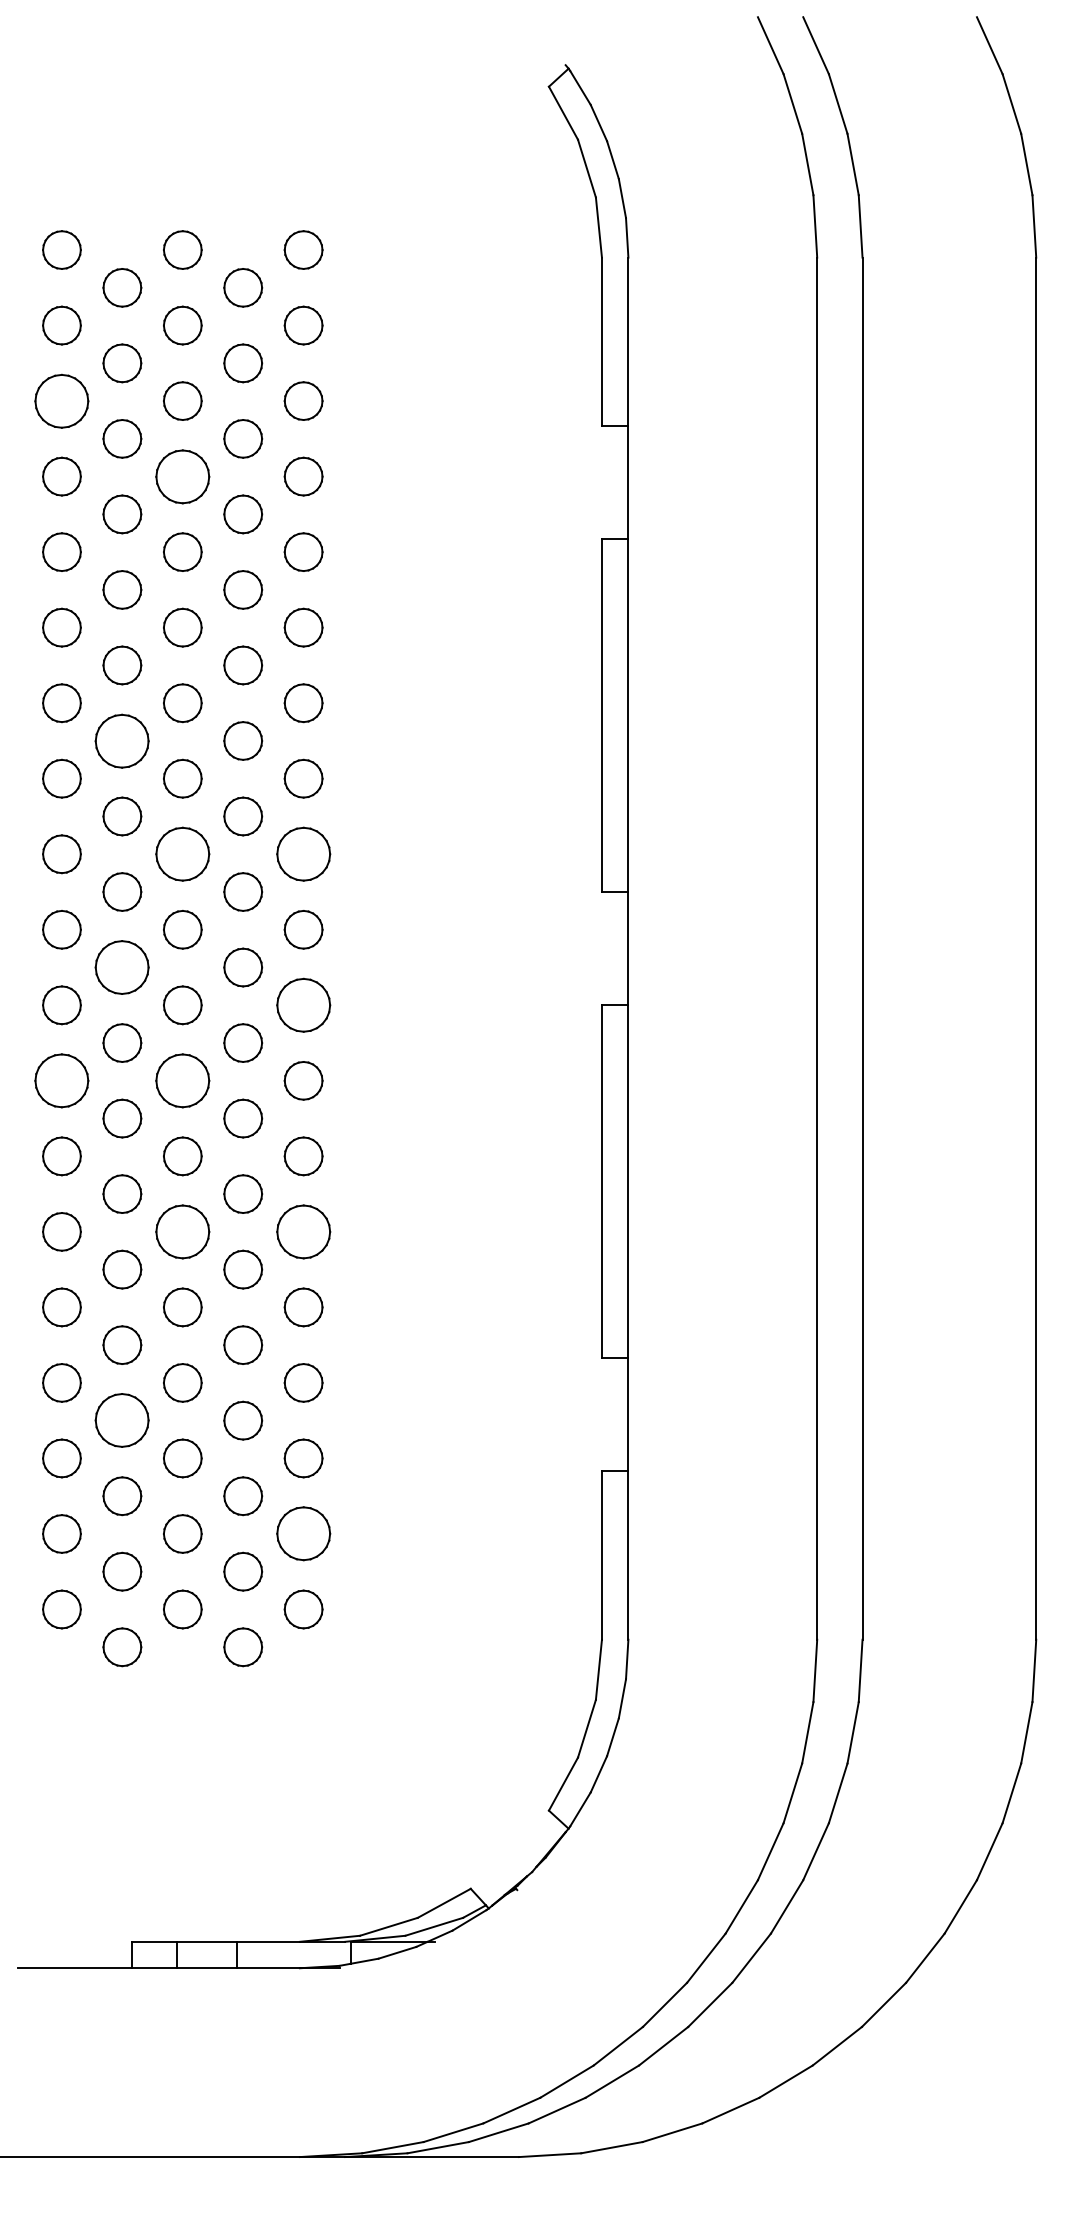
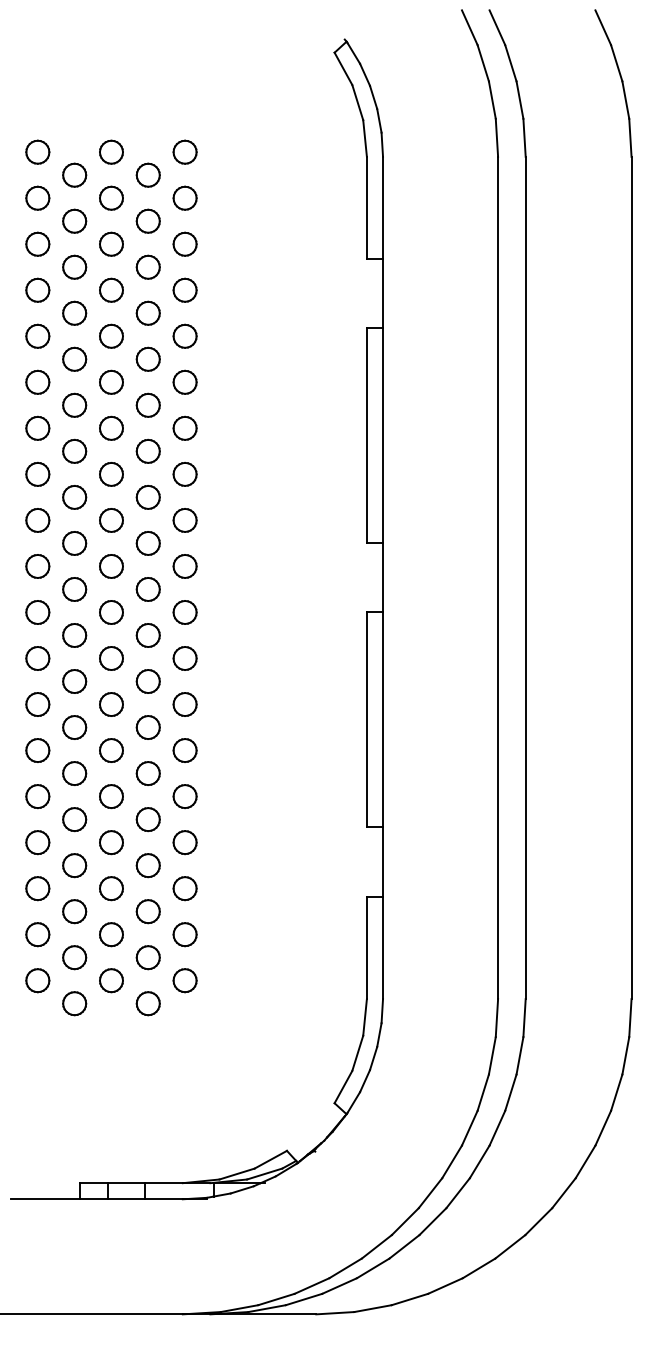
part: (61, 399) -> (37, 243), size x0.71
part: (182, 475) -> (111, 289), size x0.71
part: (122, 739) -> (74, 450), size x0.71
part: (182, 854) -> (111, 520), size x0.71
part: (302, 854) -> (184, 520), size x0.71
part: (122, 967) -> (74, 589), size x0.71
part: (302, 1005) -> (184, 612), size x0.71
part: (61, 1080) -> (37, 658), size x0.71
part: (182, 1080) -> (111, 658), size x0.71
part: (182, 1231) -> (111, 750), size x0.71
part: (302, 1231) -> (184, 750), size x0.71
part: (122, 1420) -> (74, 865), size x0.71
part: (302, 1533) -> (184, 934), size x0.71

